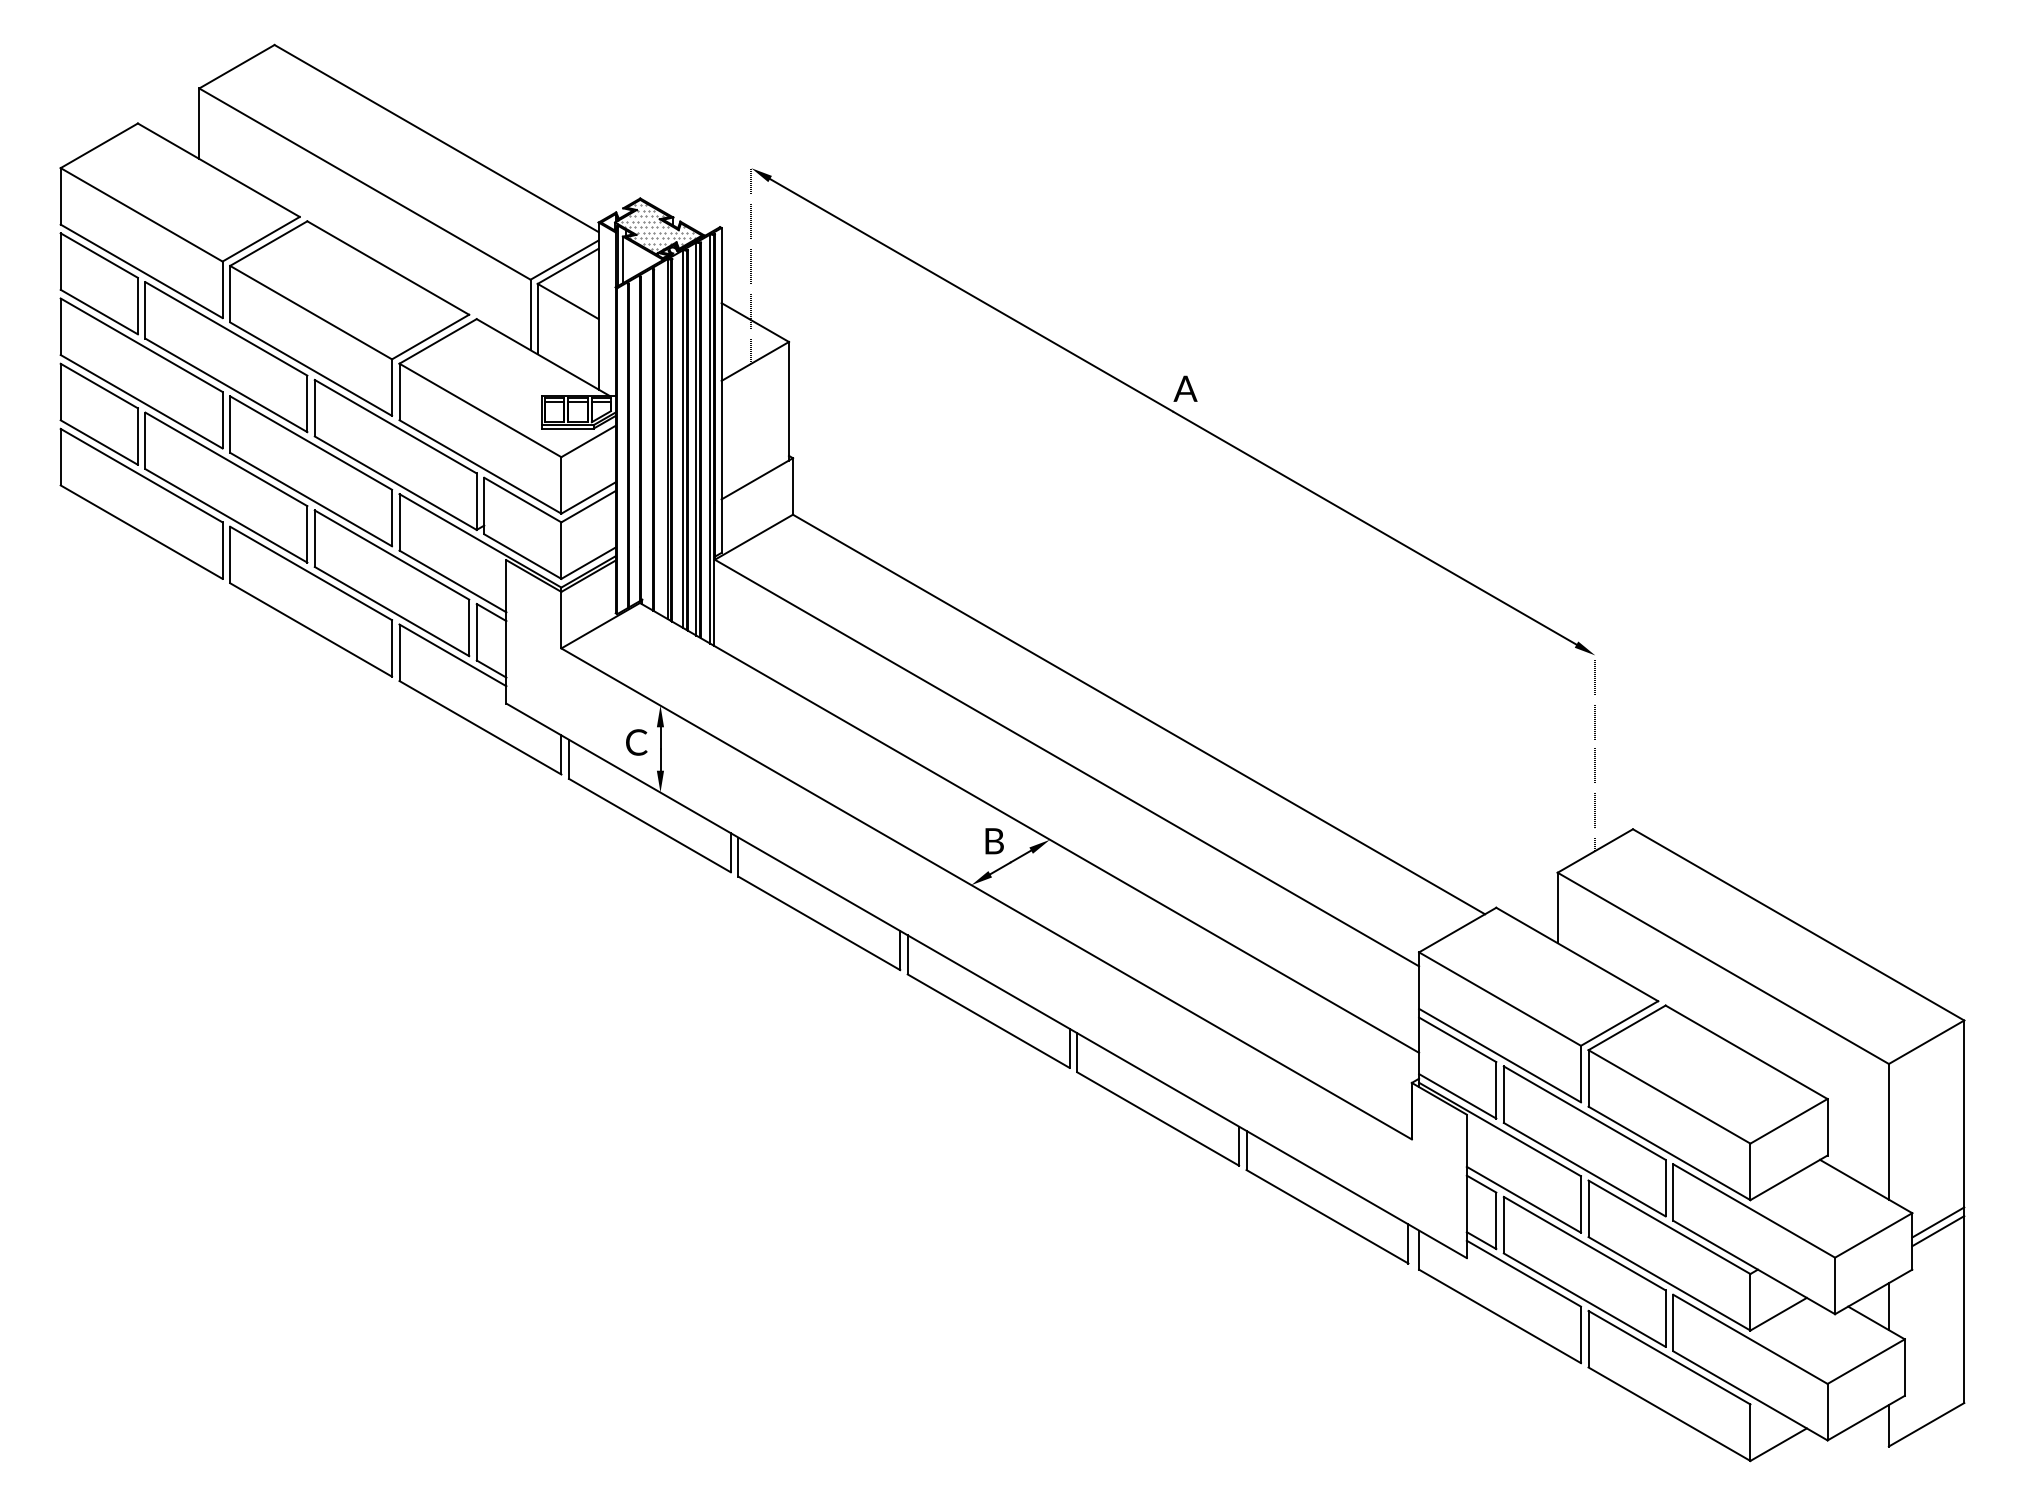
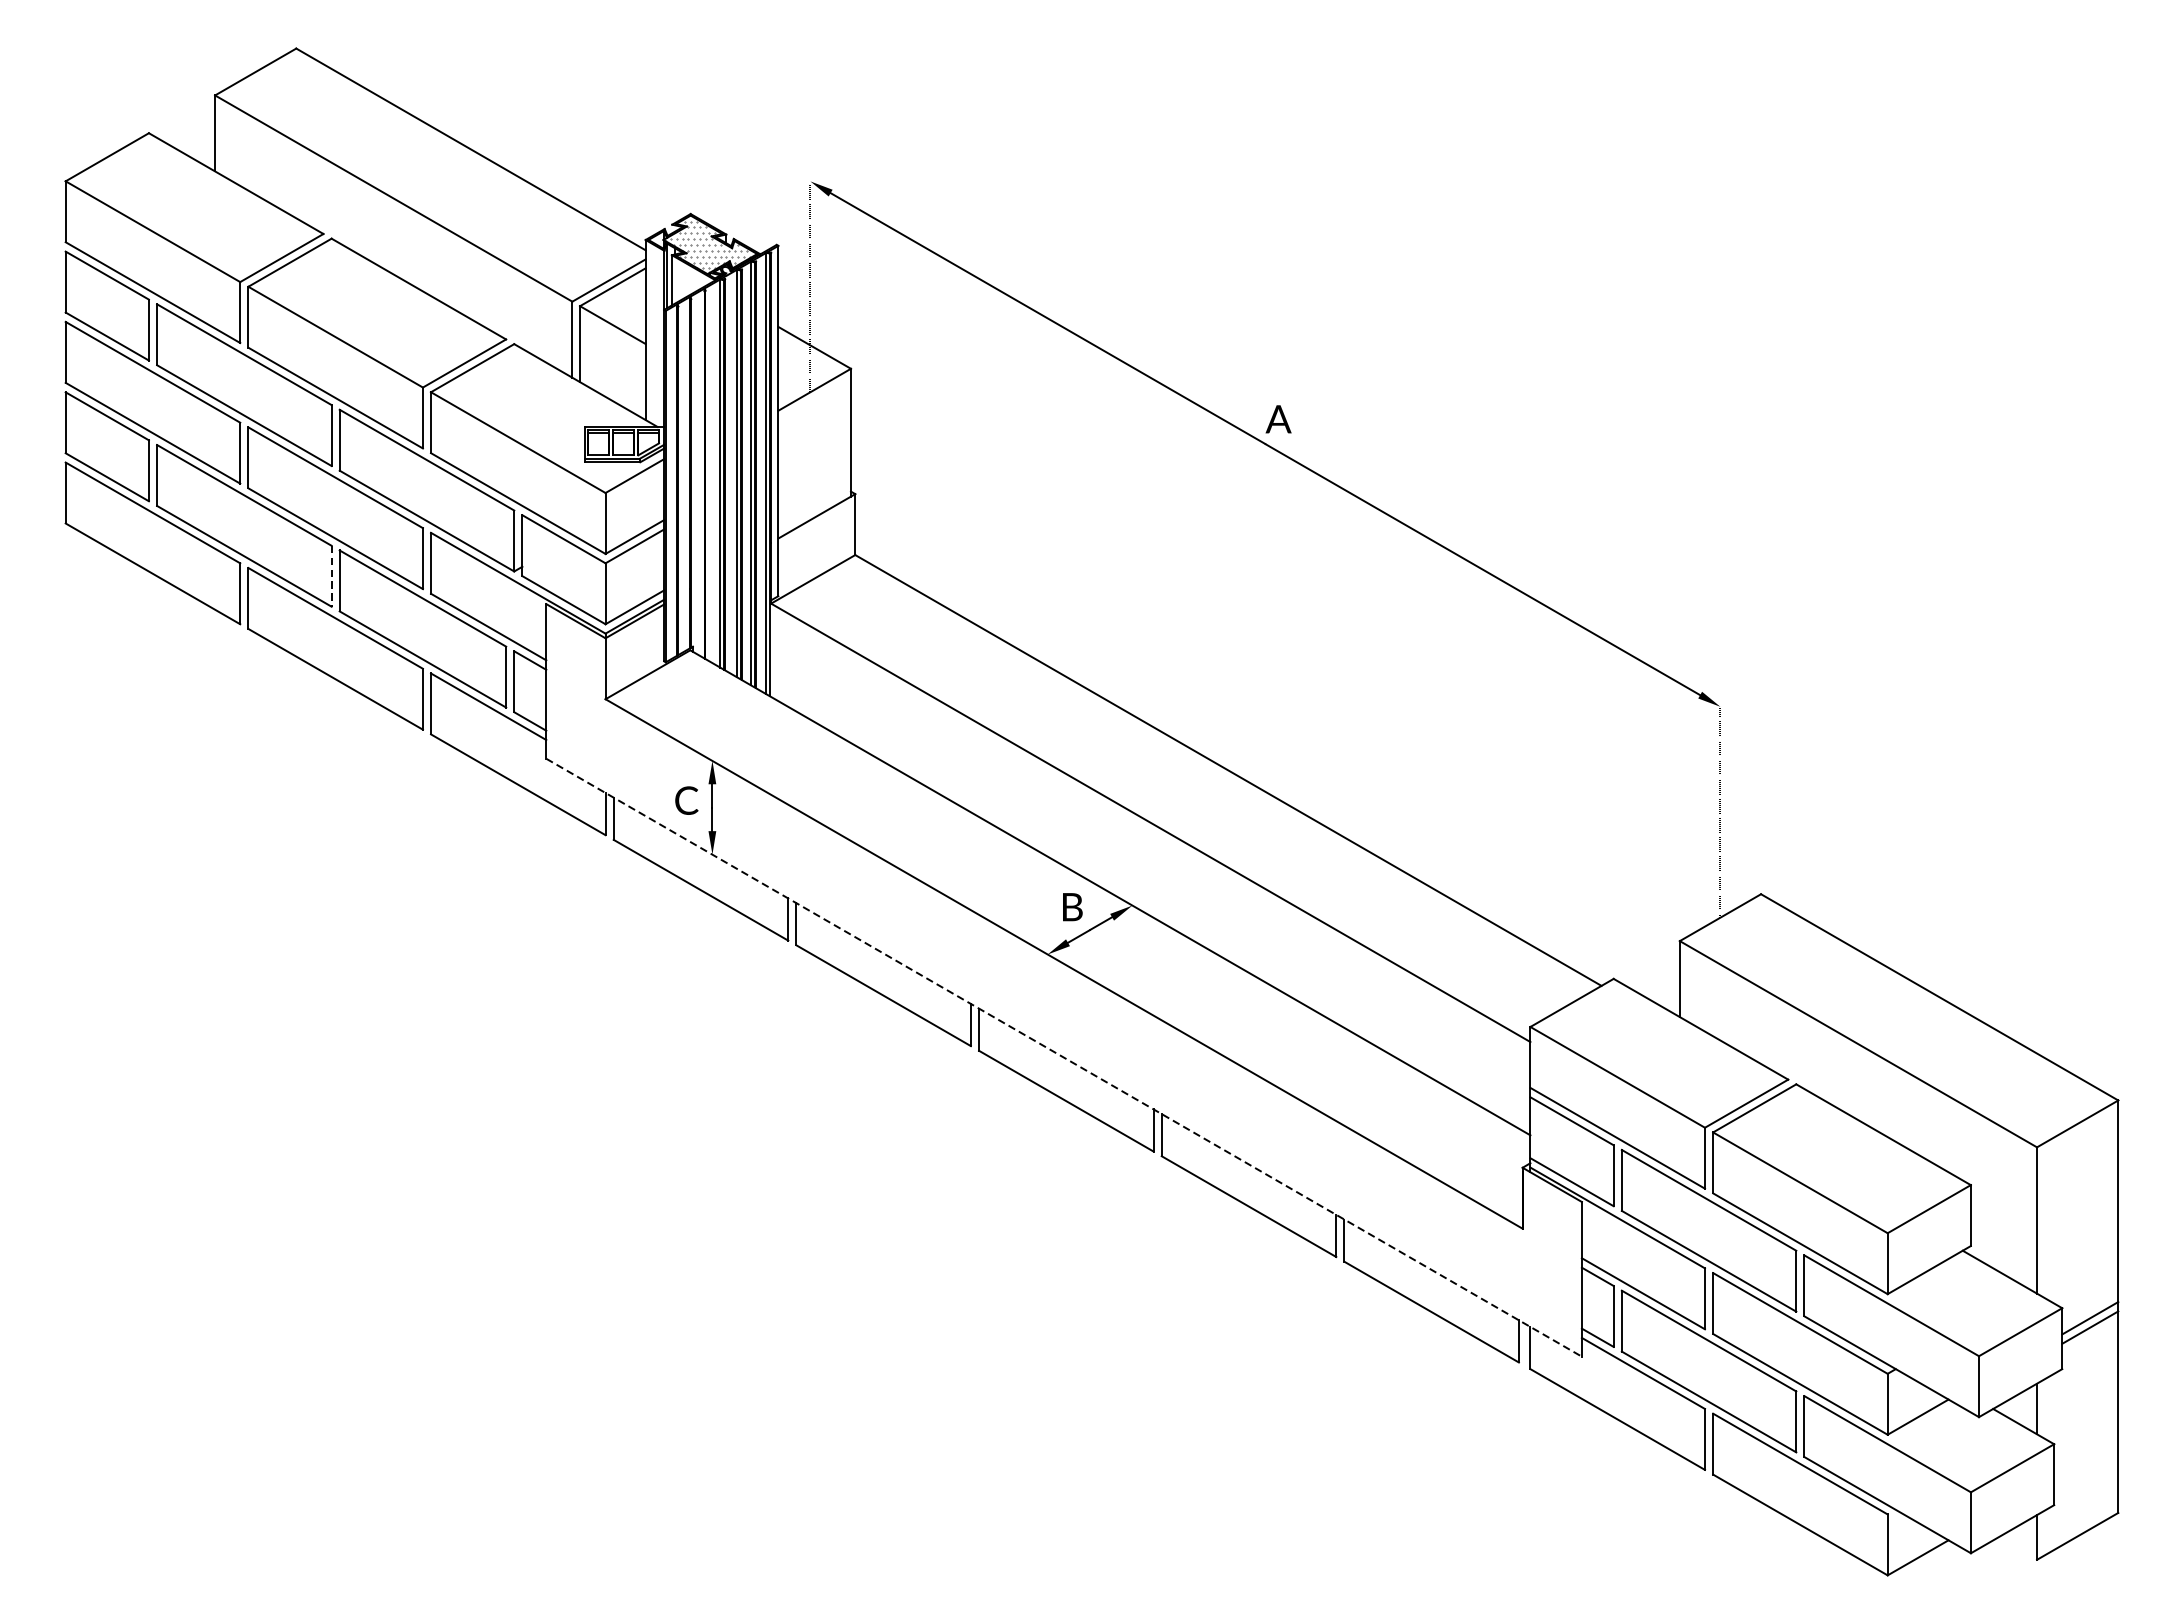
line: (307, 534) -> (331, 576), solid -> dashed
line: (987, 981) -> (1065, 1058), solid -> dashed

